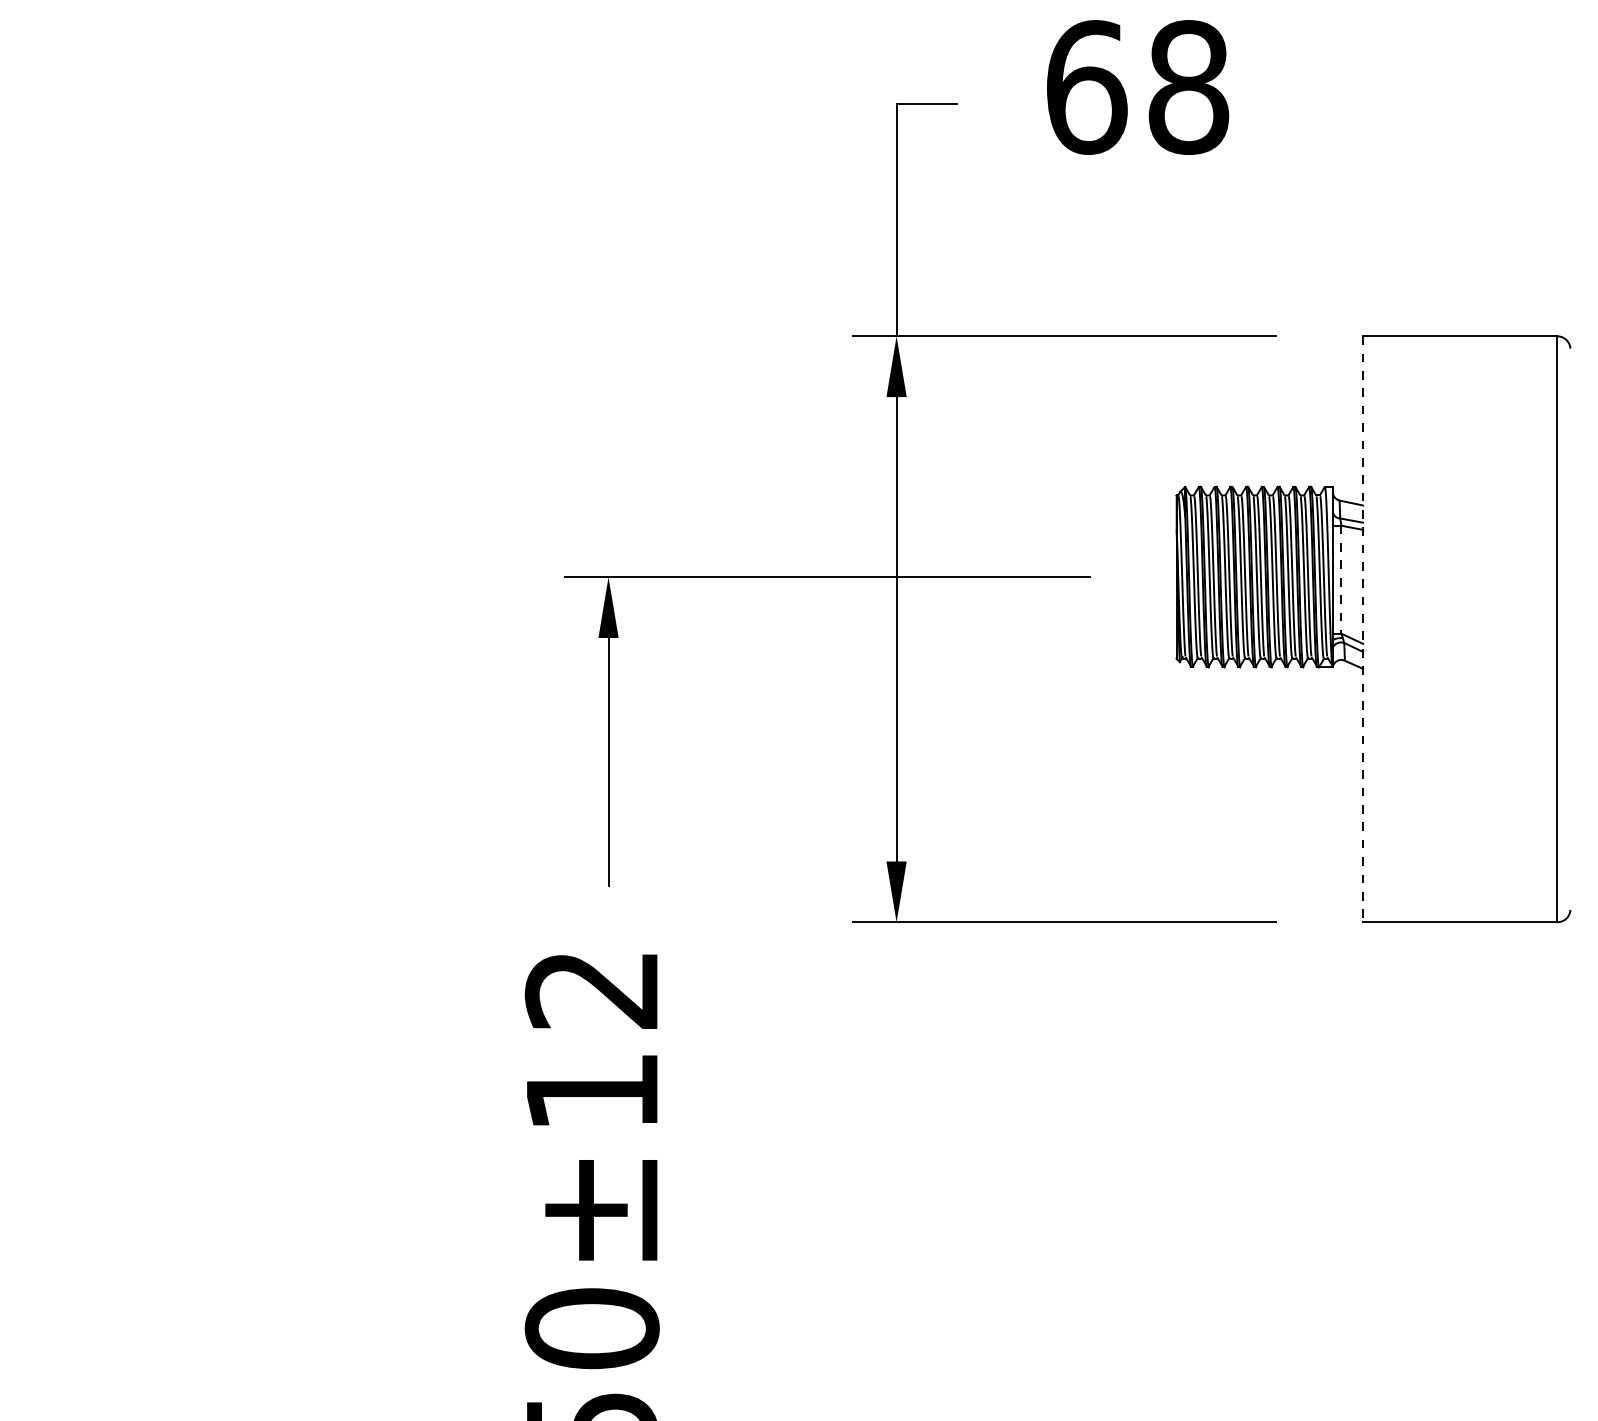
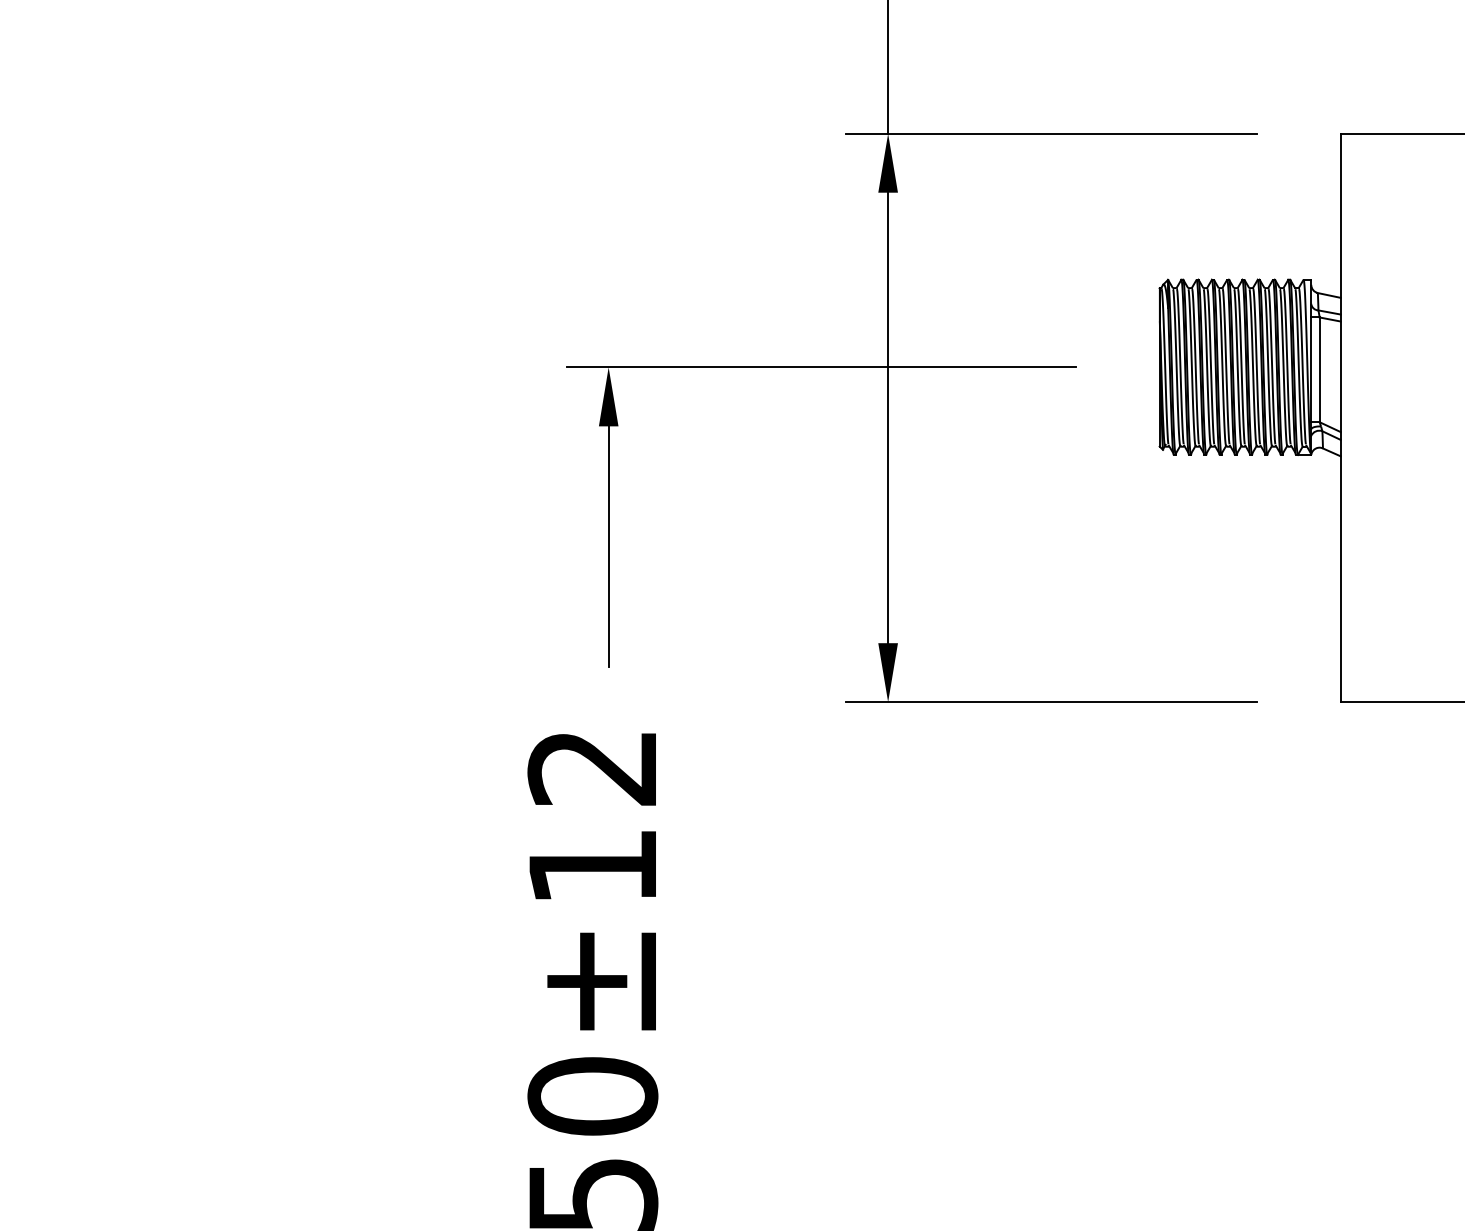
line: (1341, 579) -> (1319, 369), dashed -> solid
line: (1363, 629) -> (1341, 418), dashed -> solid

